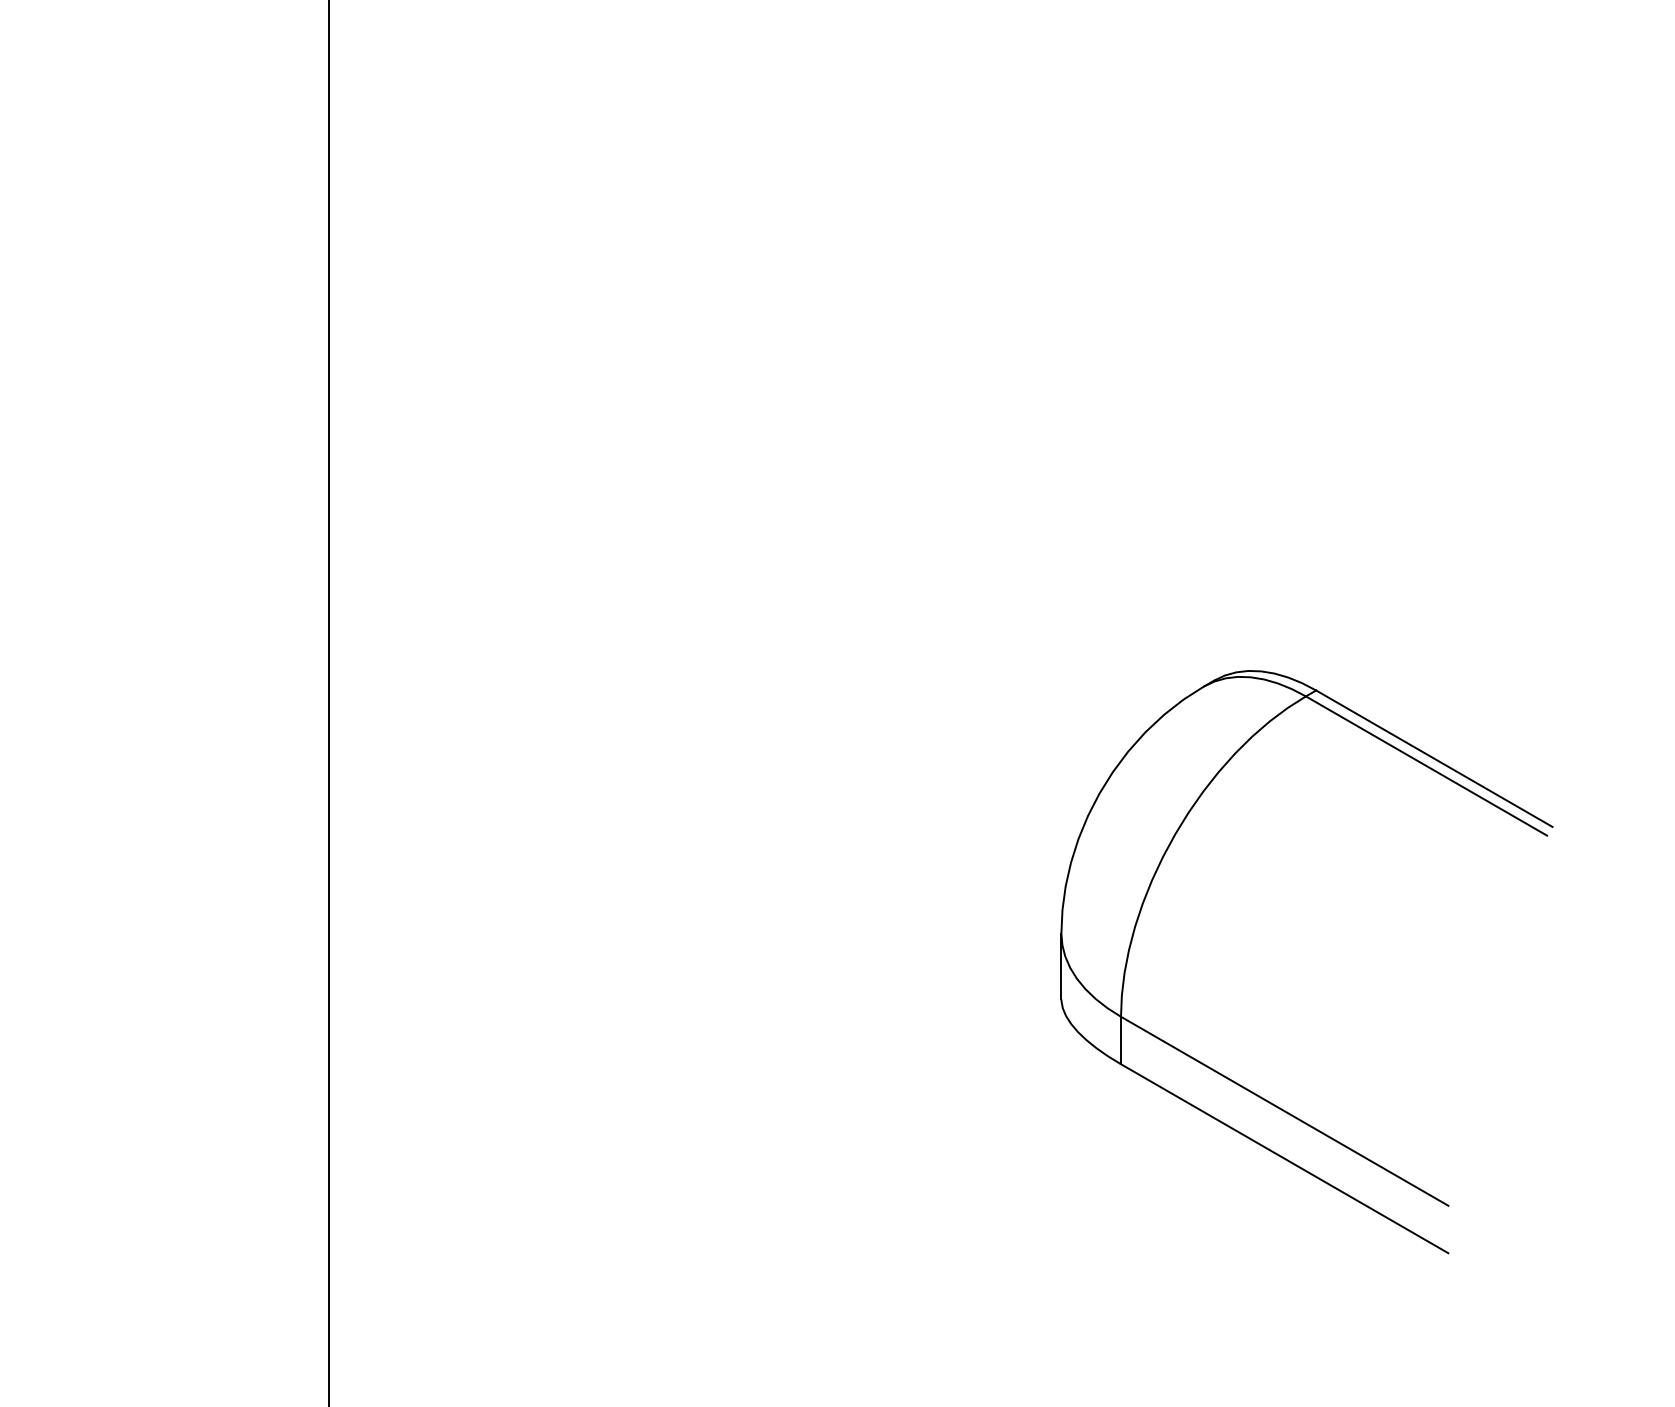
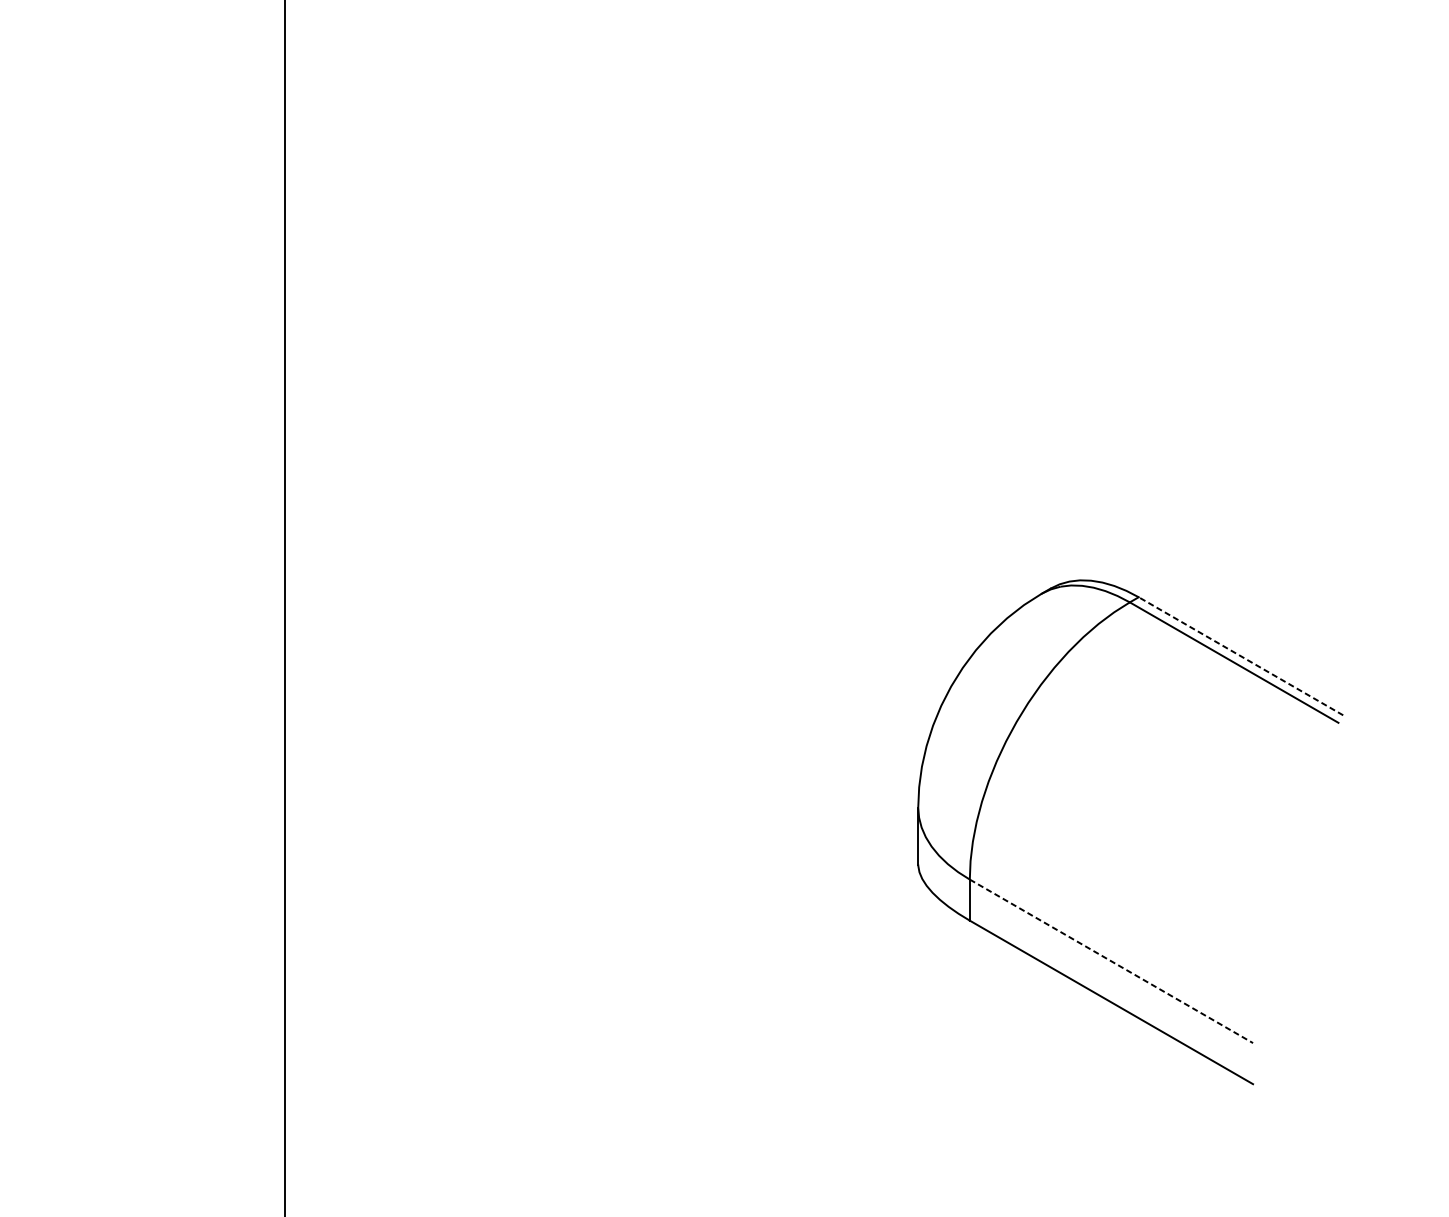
line: (1433, 758) -> (1240, 656), solid -> dashed
line: (1284, 1111) -> (1111, 961), solid -> dashed

